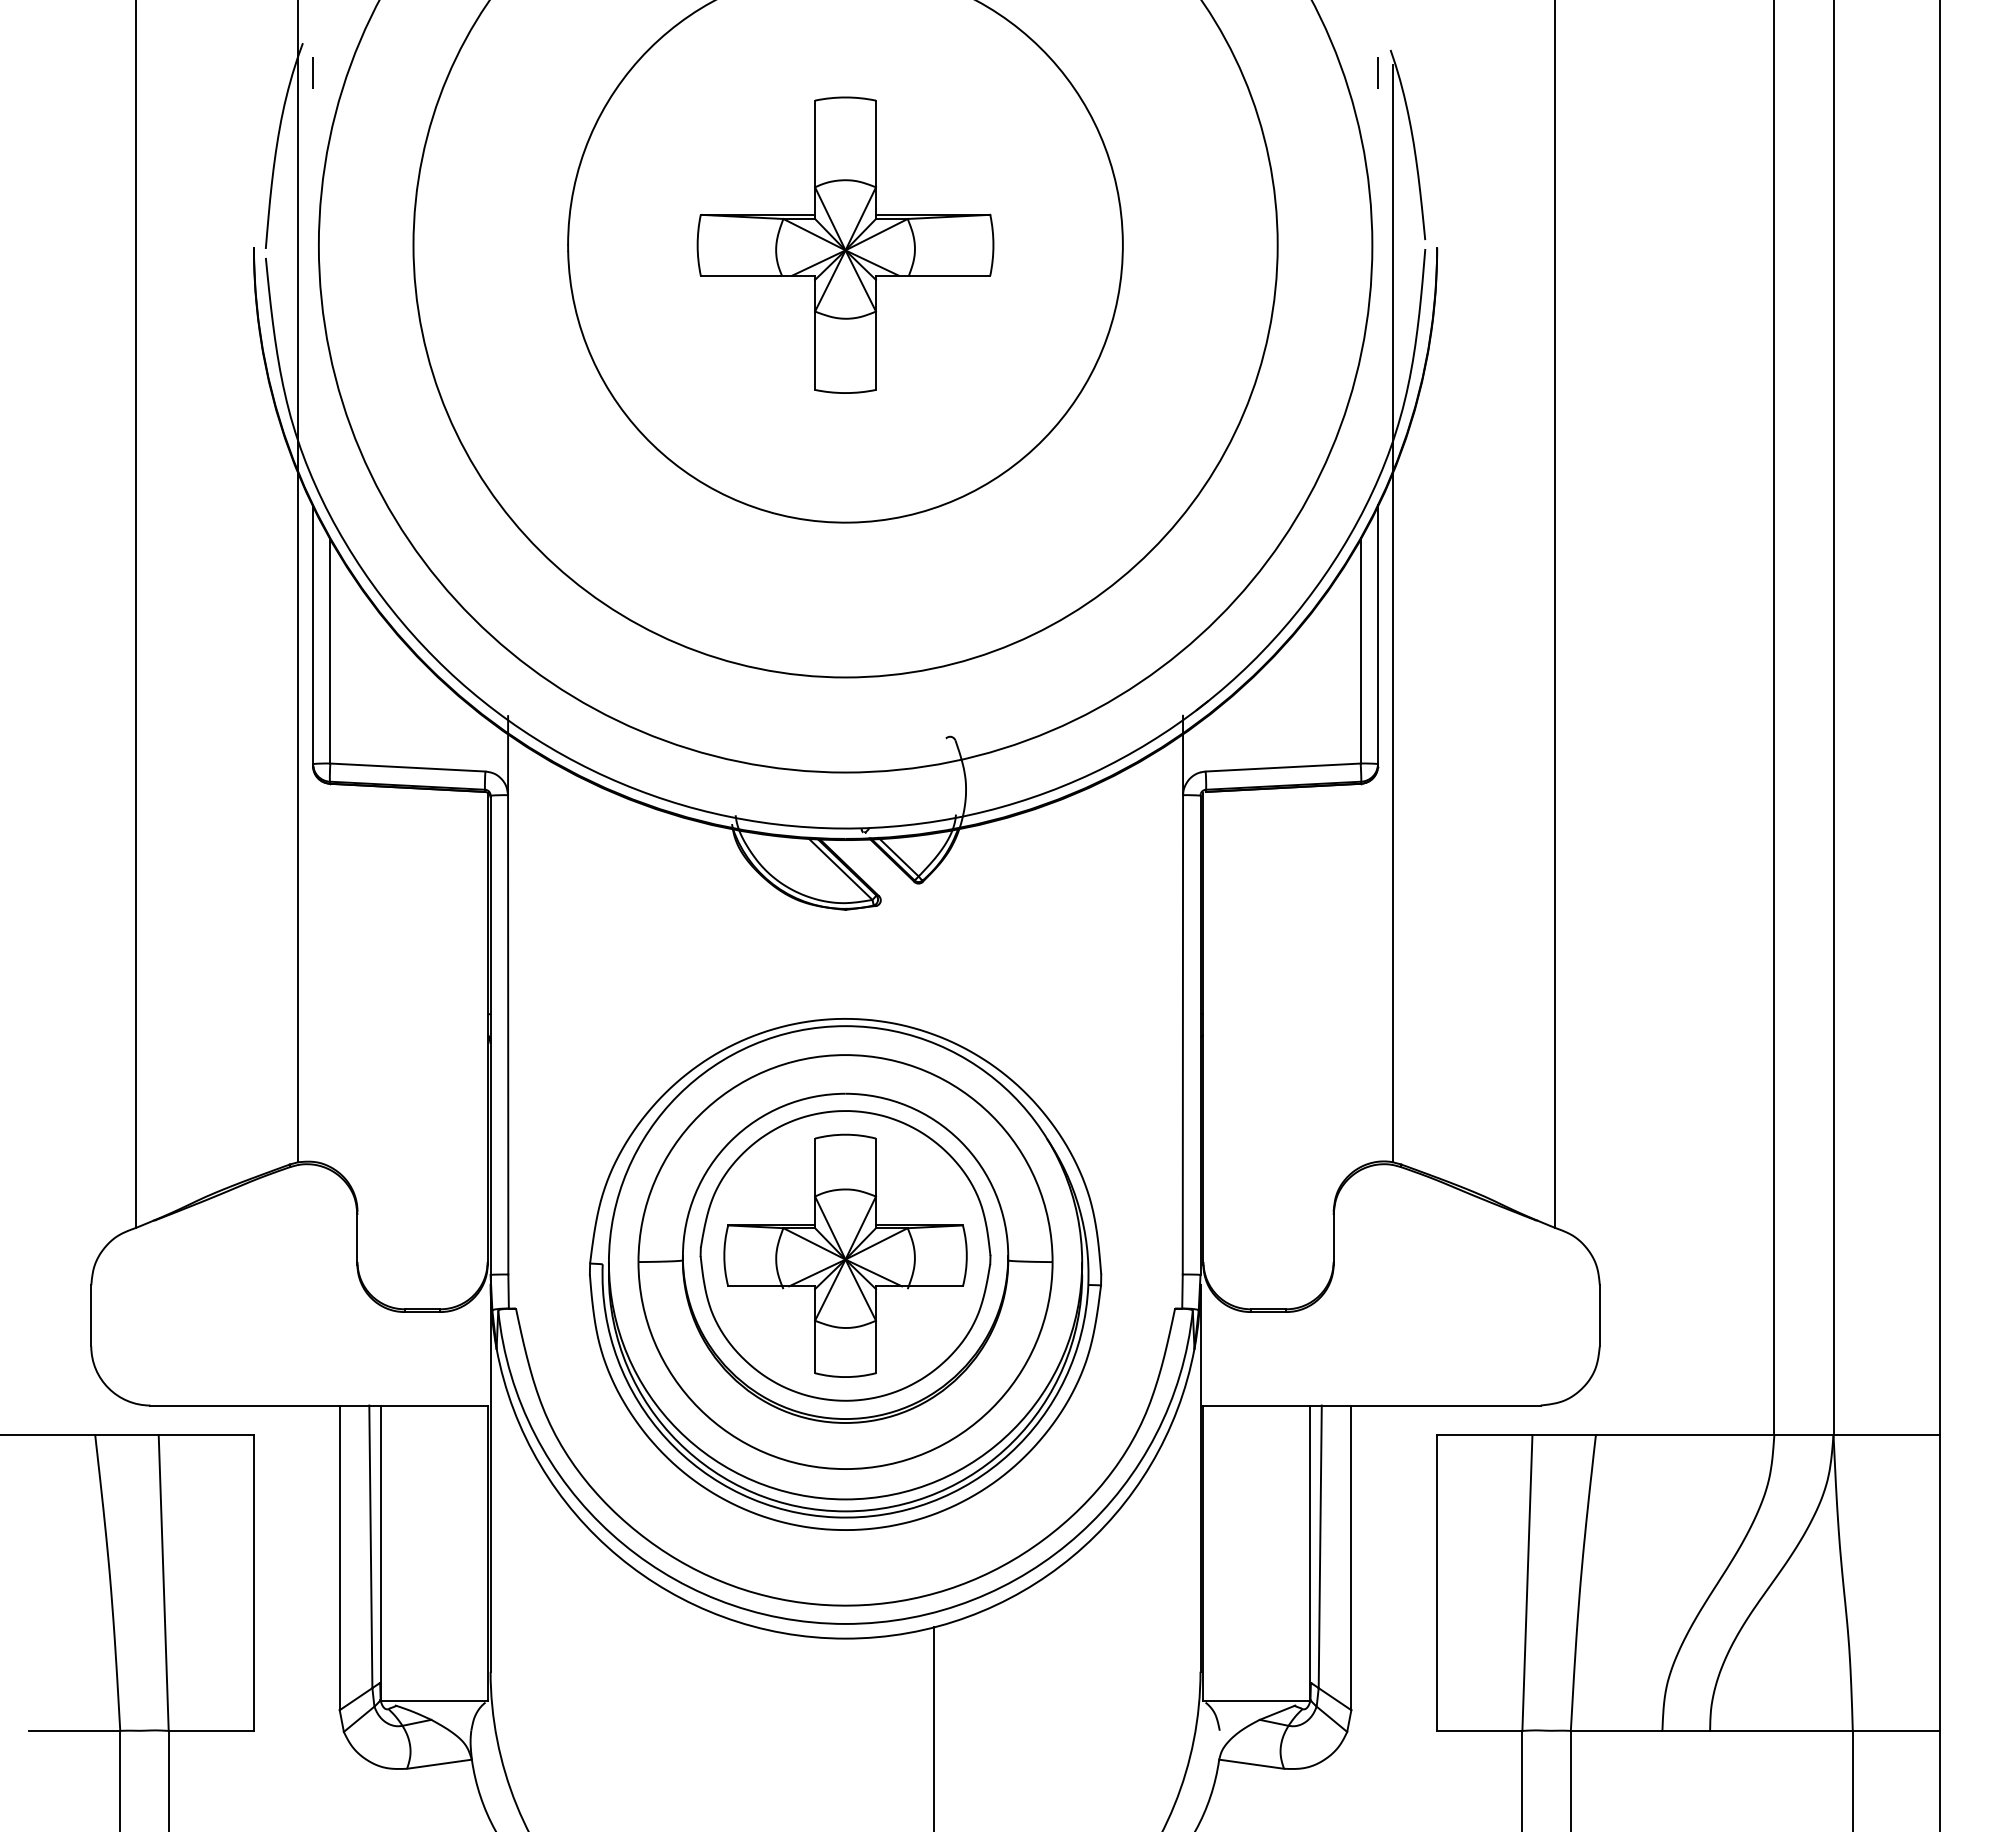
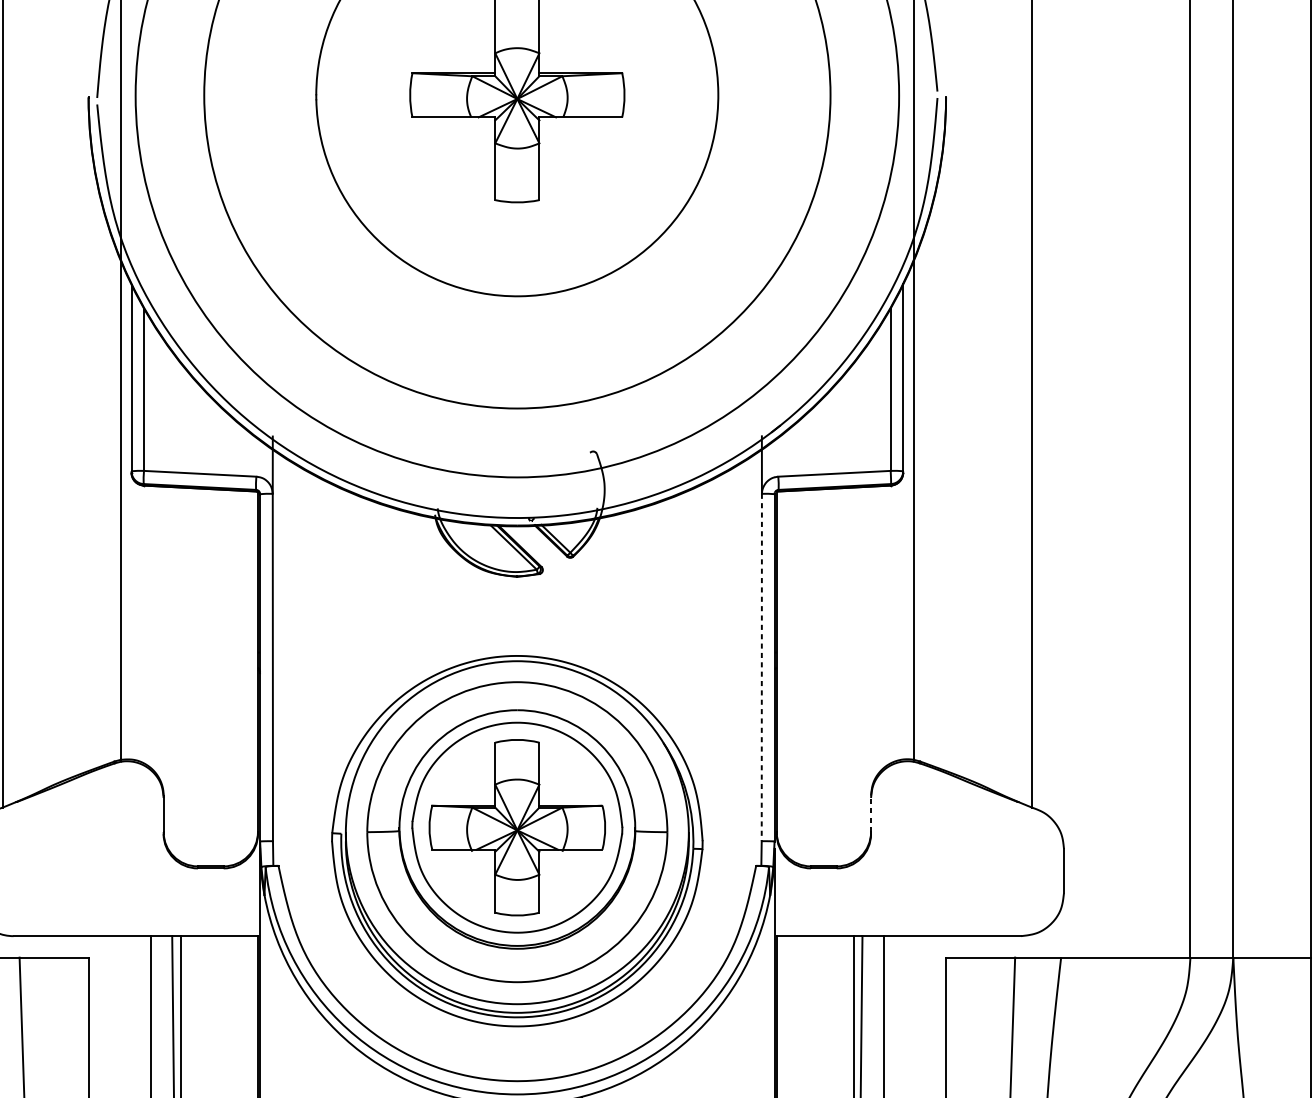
line: (1182, 1034) -> (761, 667), solid -> dashed
line: (1333, 1236) -> (870, 813), solid -> dashed

